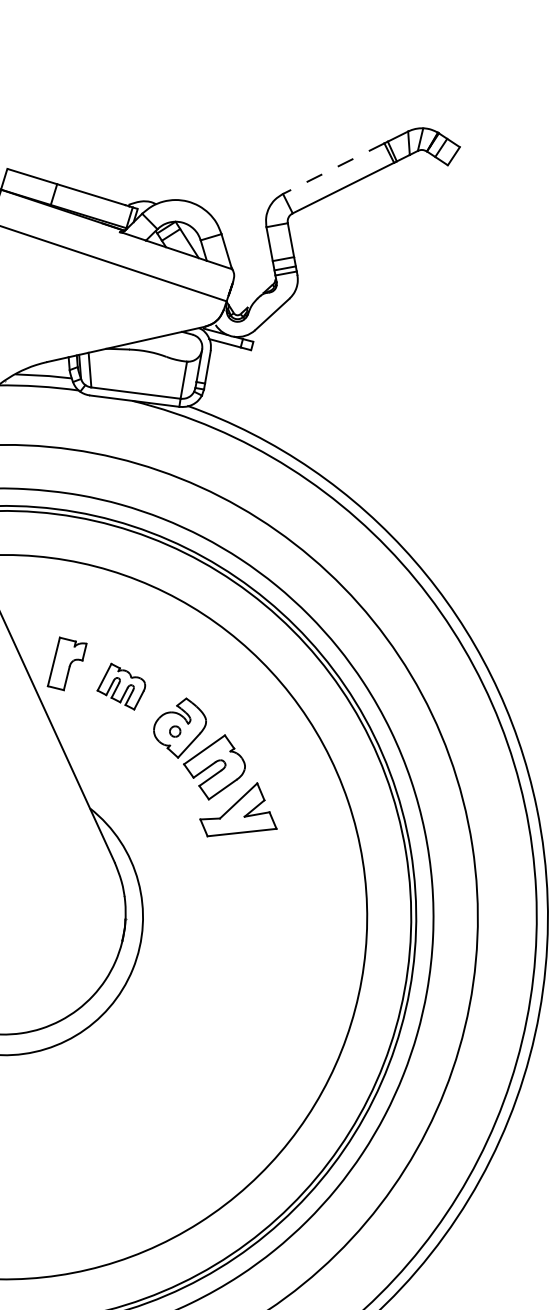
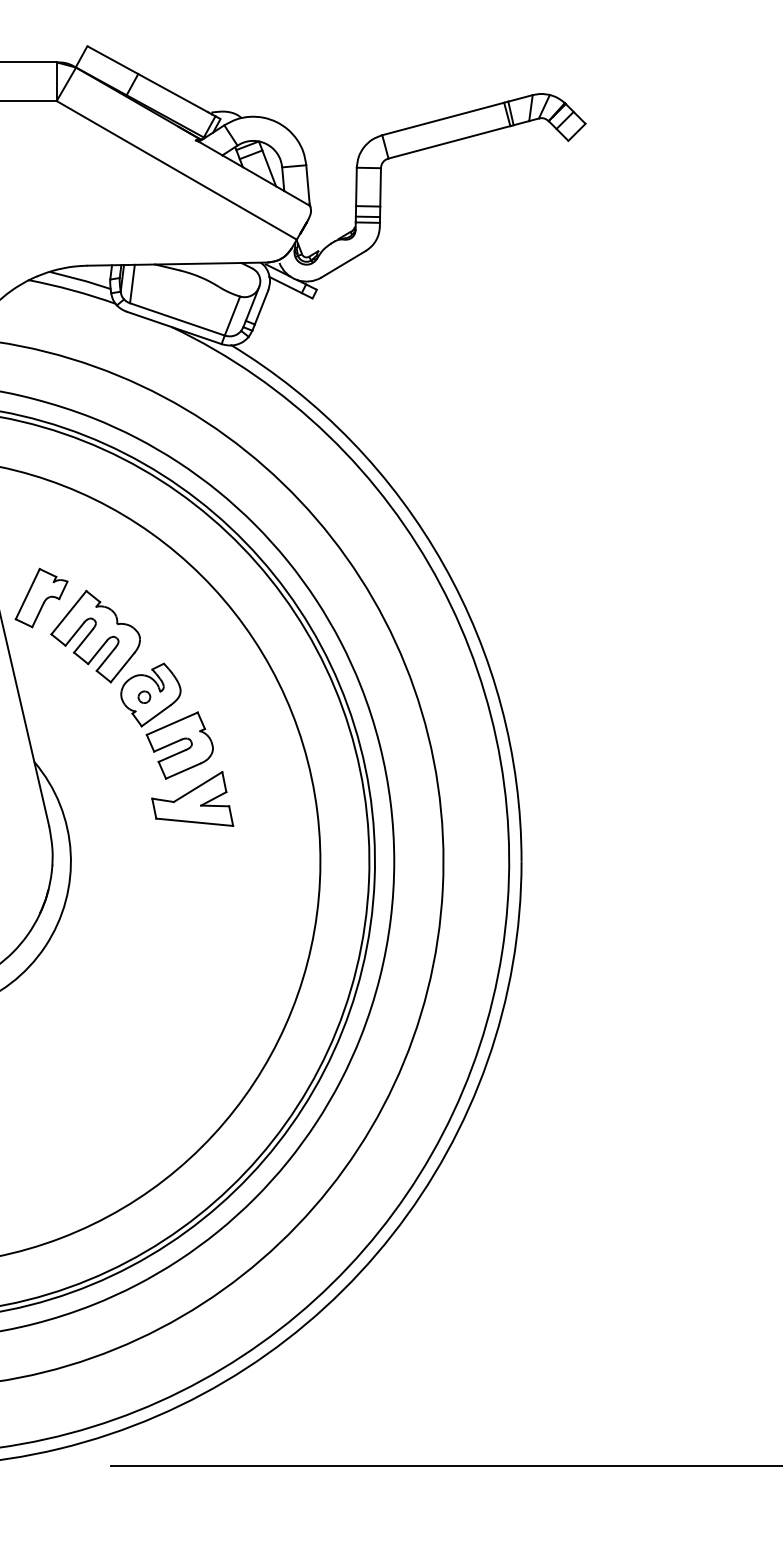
line: (333, 169) -> (442, 119), dashed -> solid
part: (121, 686) -> (95, 636), size x1.67

